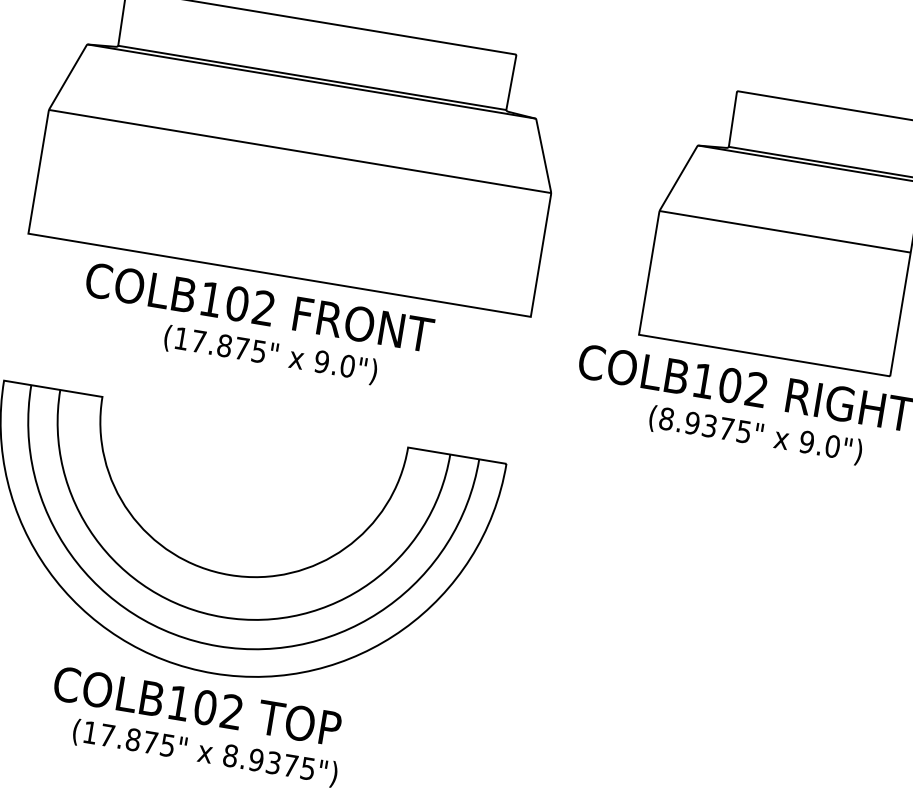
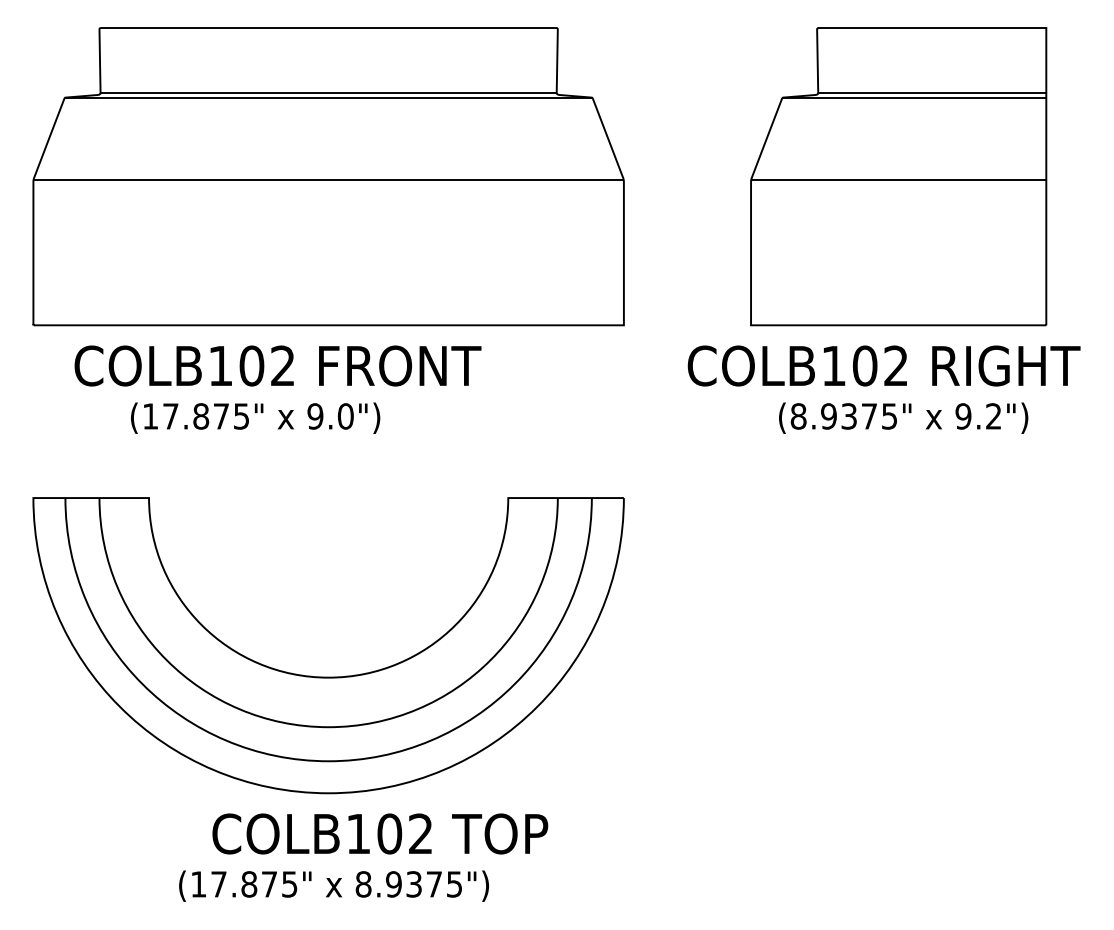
text: (259, 307) -> (277, 365), moved
text: (270, 354) -> (255, 417), moved
text: (832, 446) -> (993, 416), 9.0") -> 9.2")
text: (197, 705) -> (380, 833), moved

